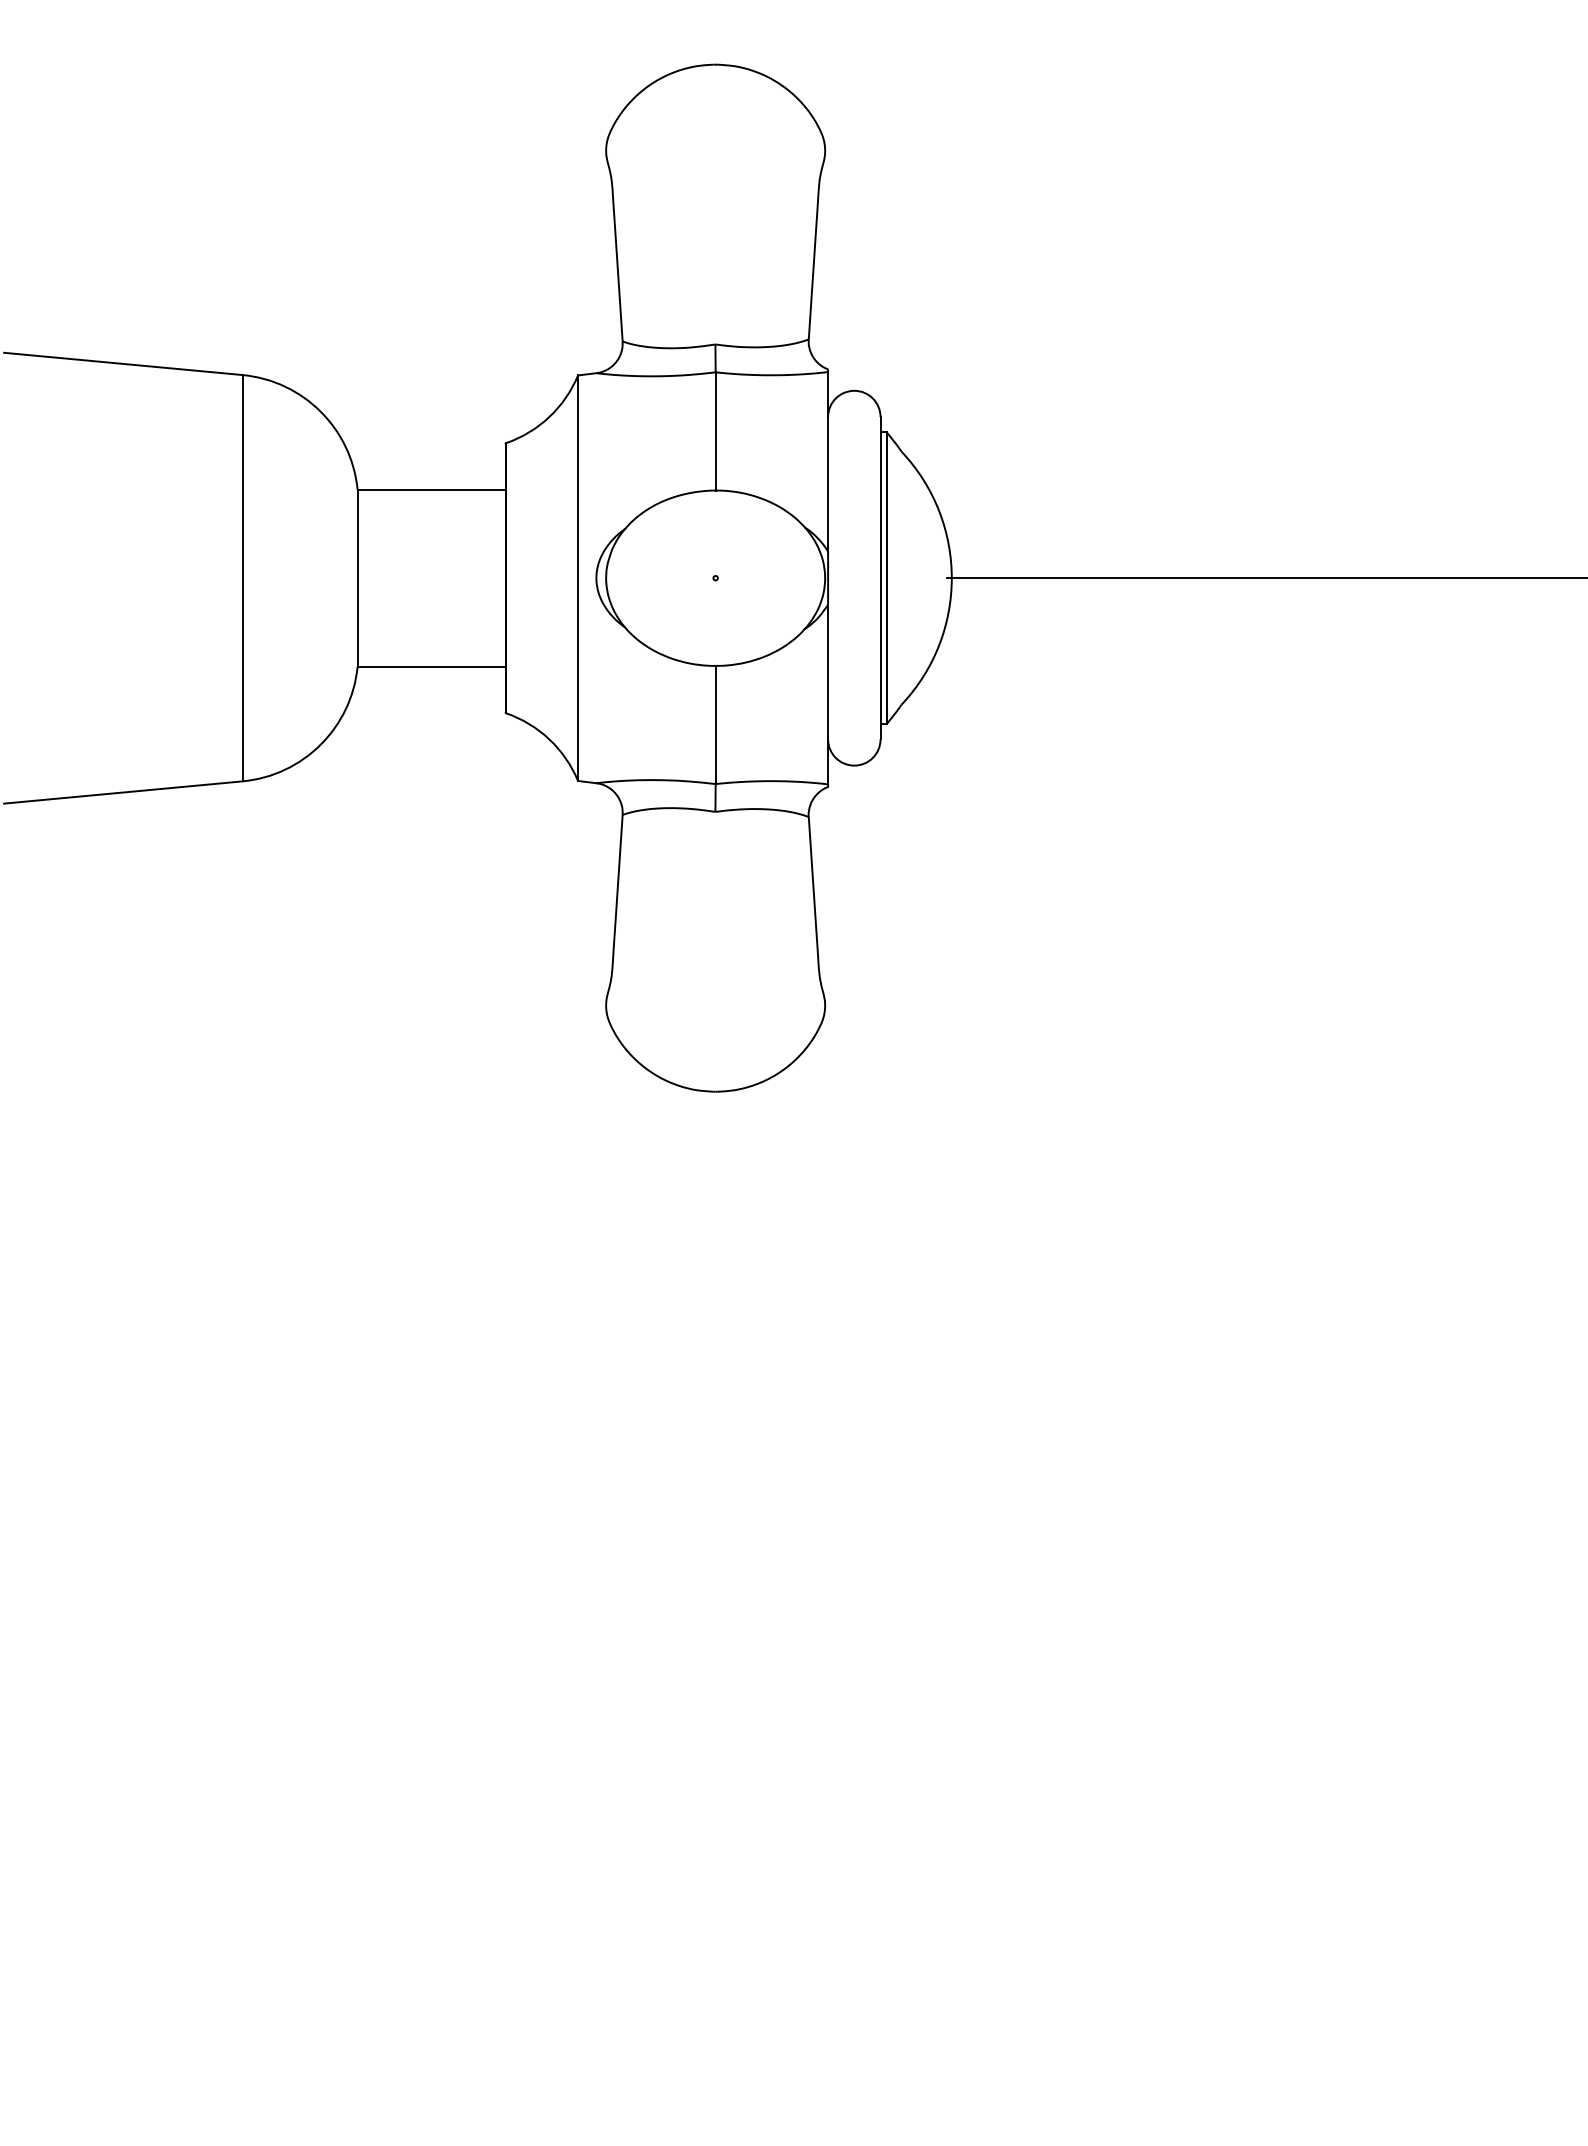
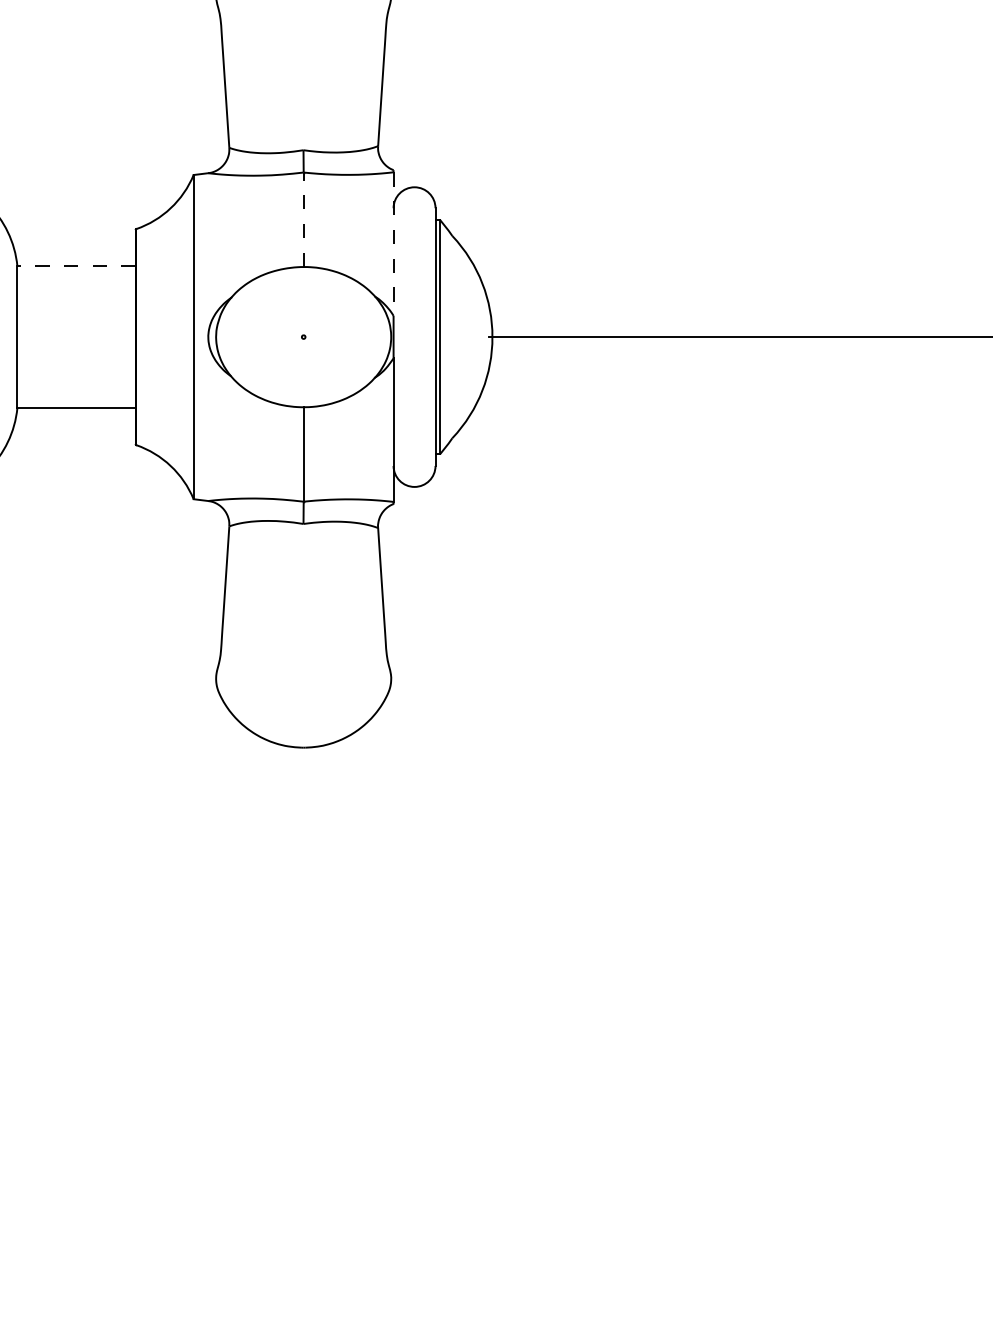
line: (715, 430) -> (303, 219), solid -> dashed
line: (828, 461) -> (393, 243), solid -> dashed
line: (431, 489) -> (76, 266), solid -> dashed

